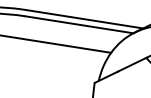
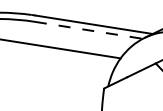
line: (80, 24) -> (89, 30), solid -> dashed

